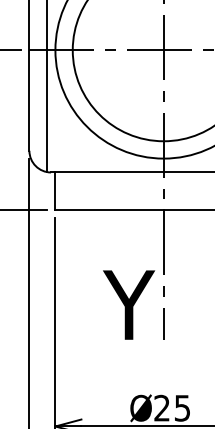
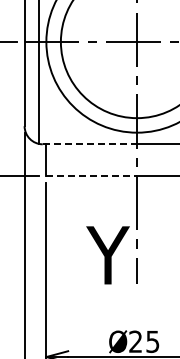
line: (108, 172) -> (90, 144), solid -> dashed
line: (110, 209) -> (92, 175), solid -> dashed

